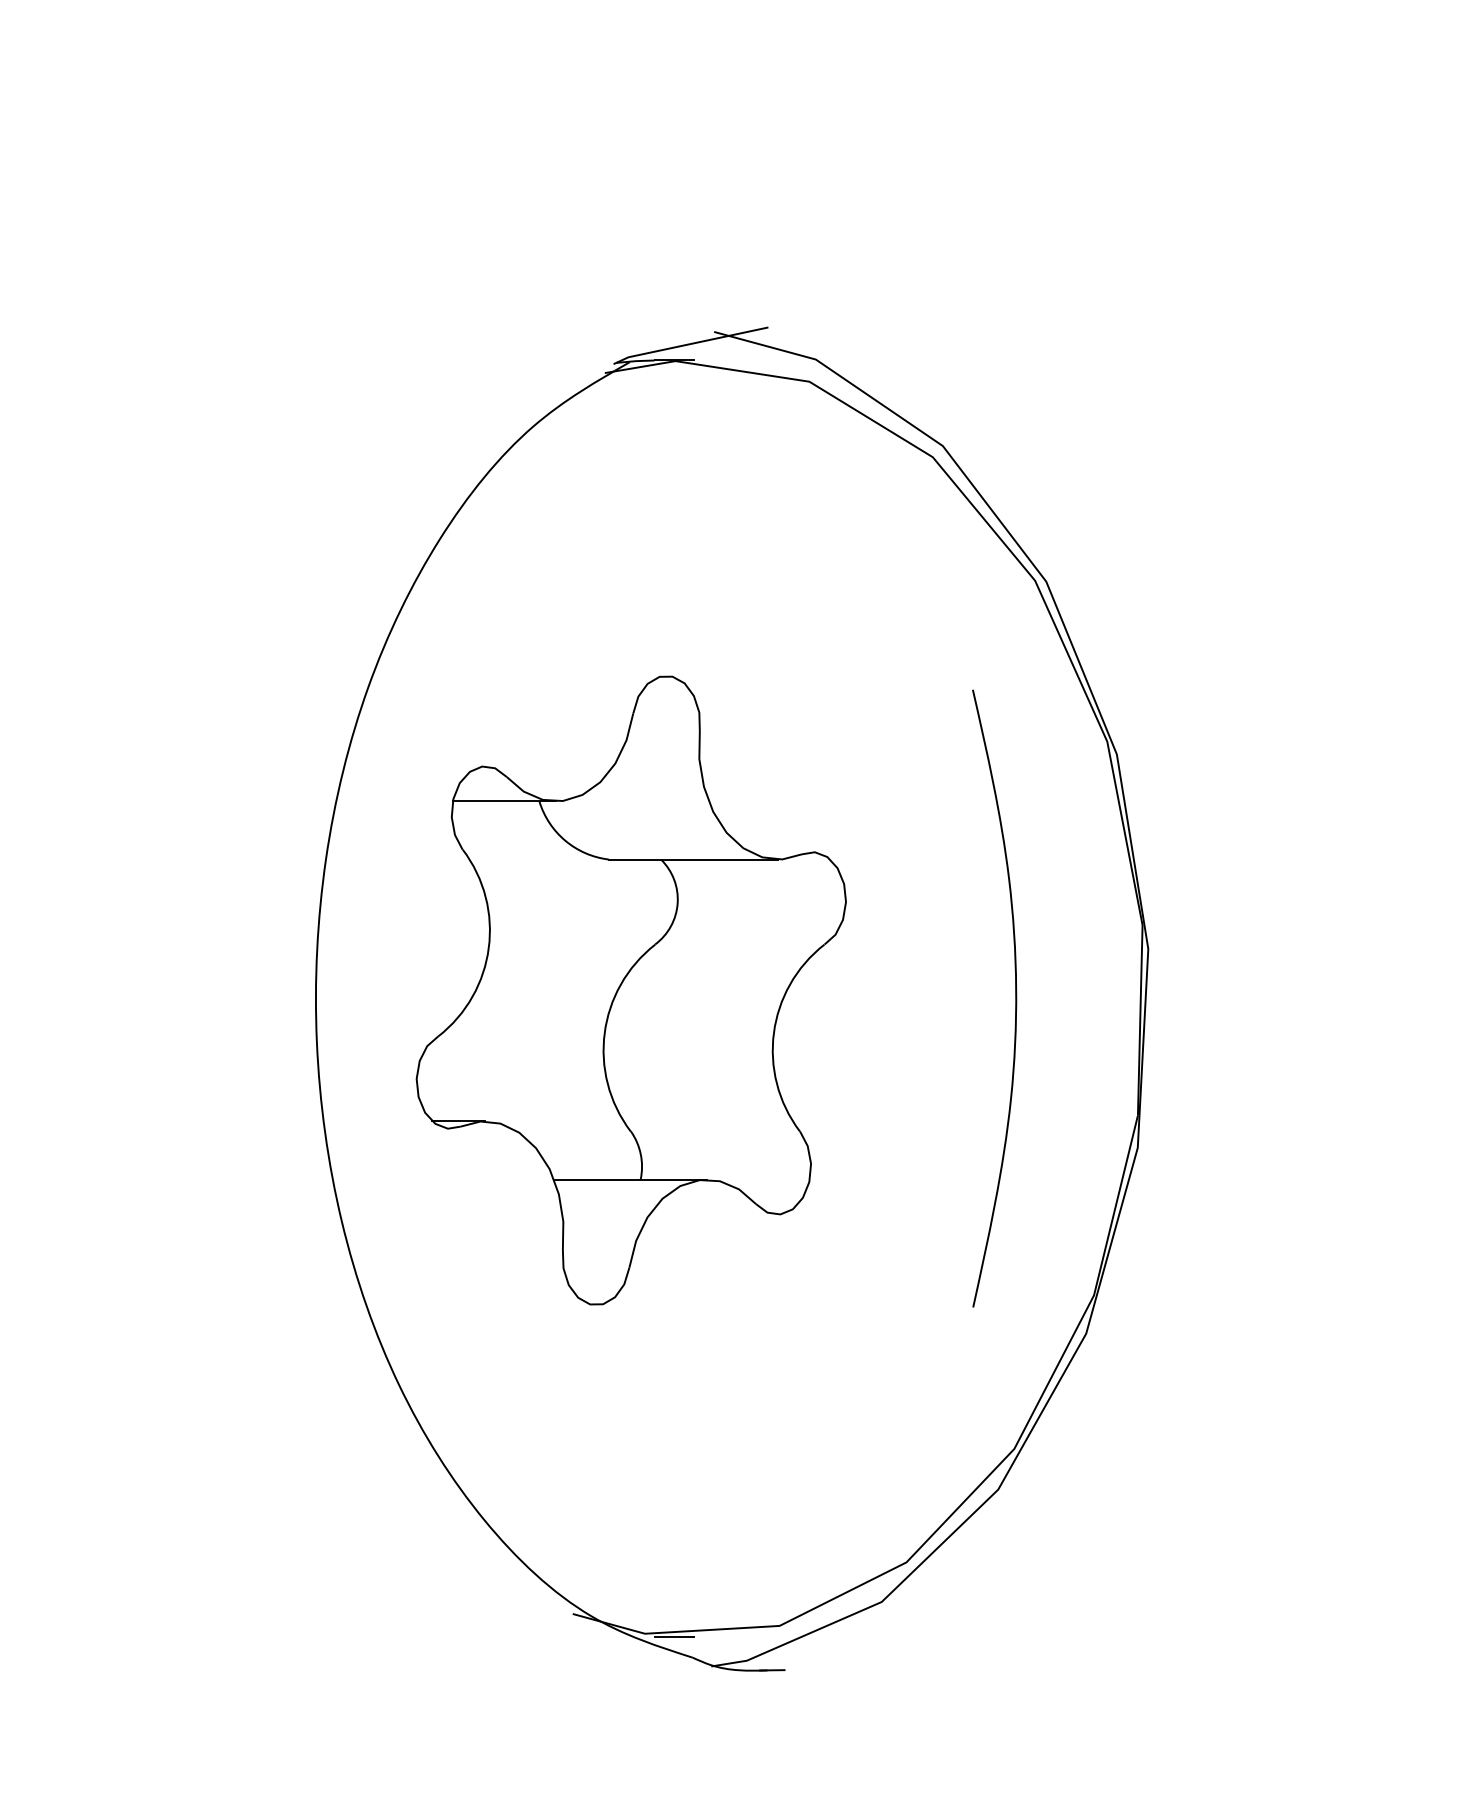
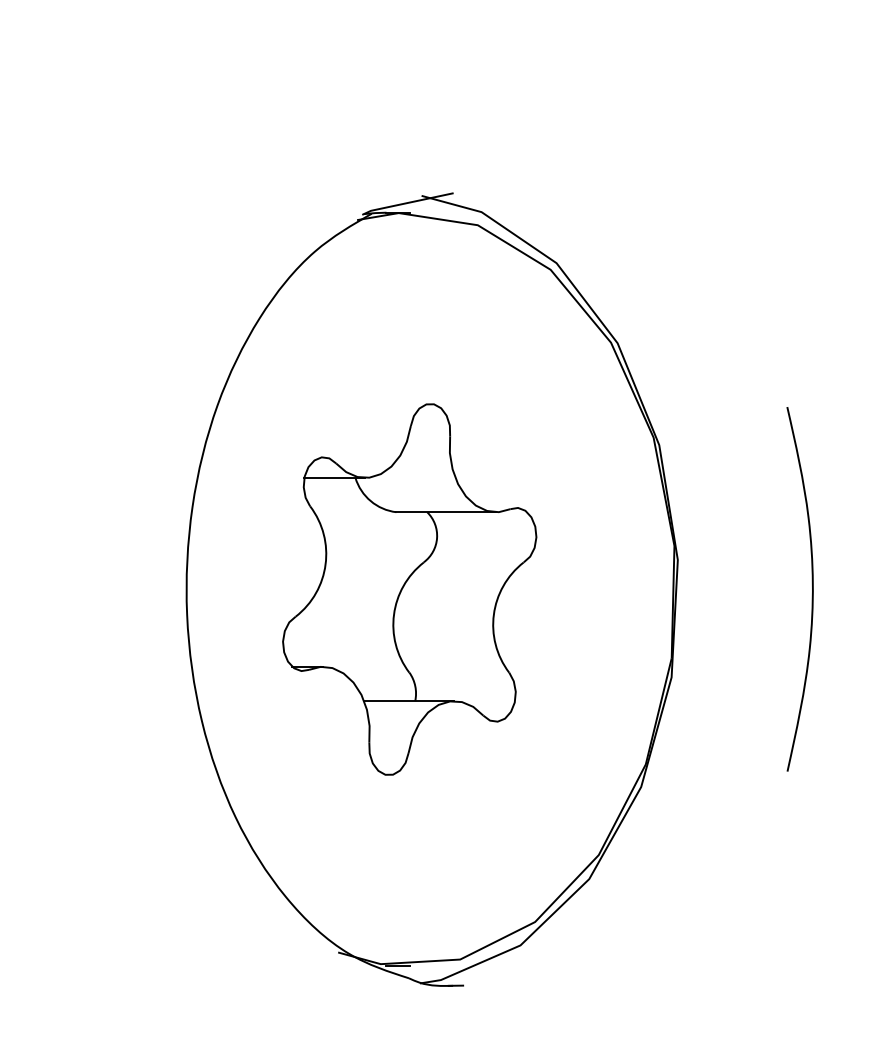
part: (630, 990) -> (409, 589), moved
curve: (1015, 998) -> (812, 589), moved

